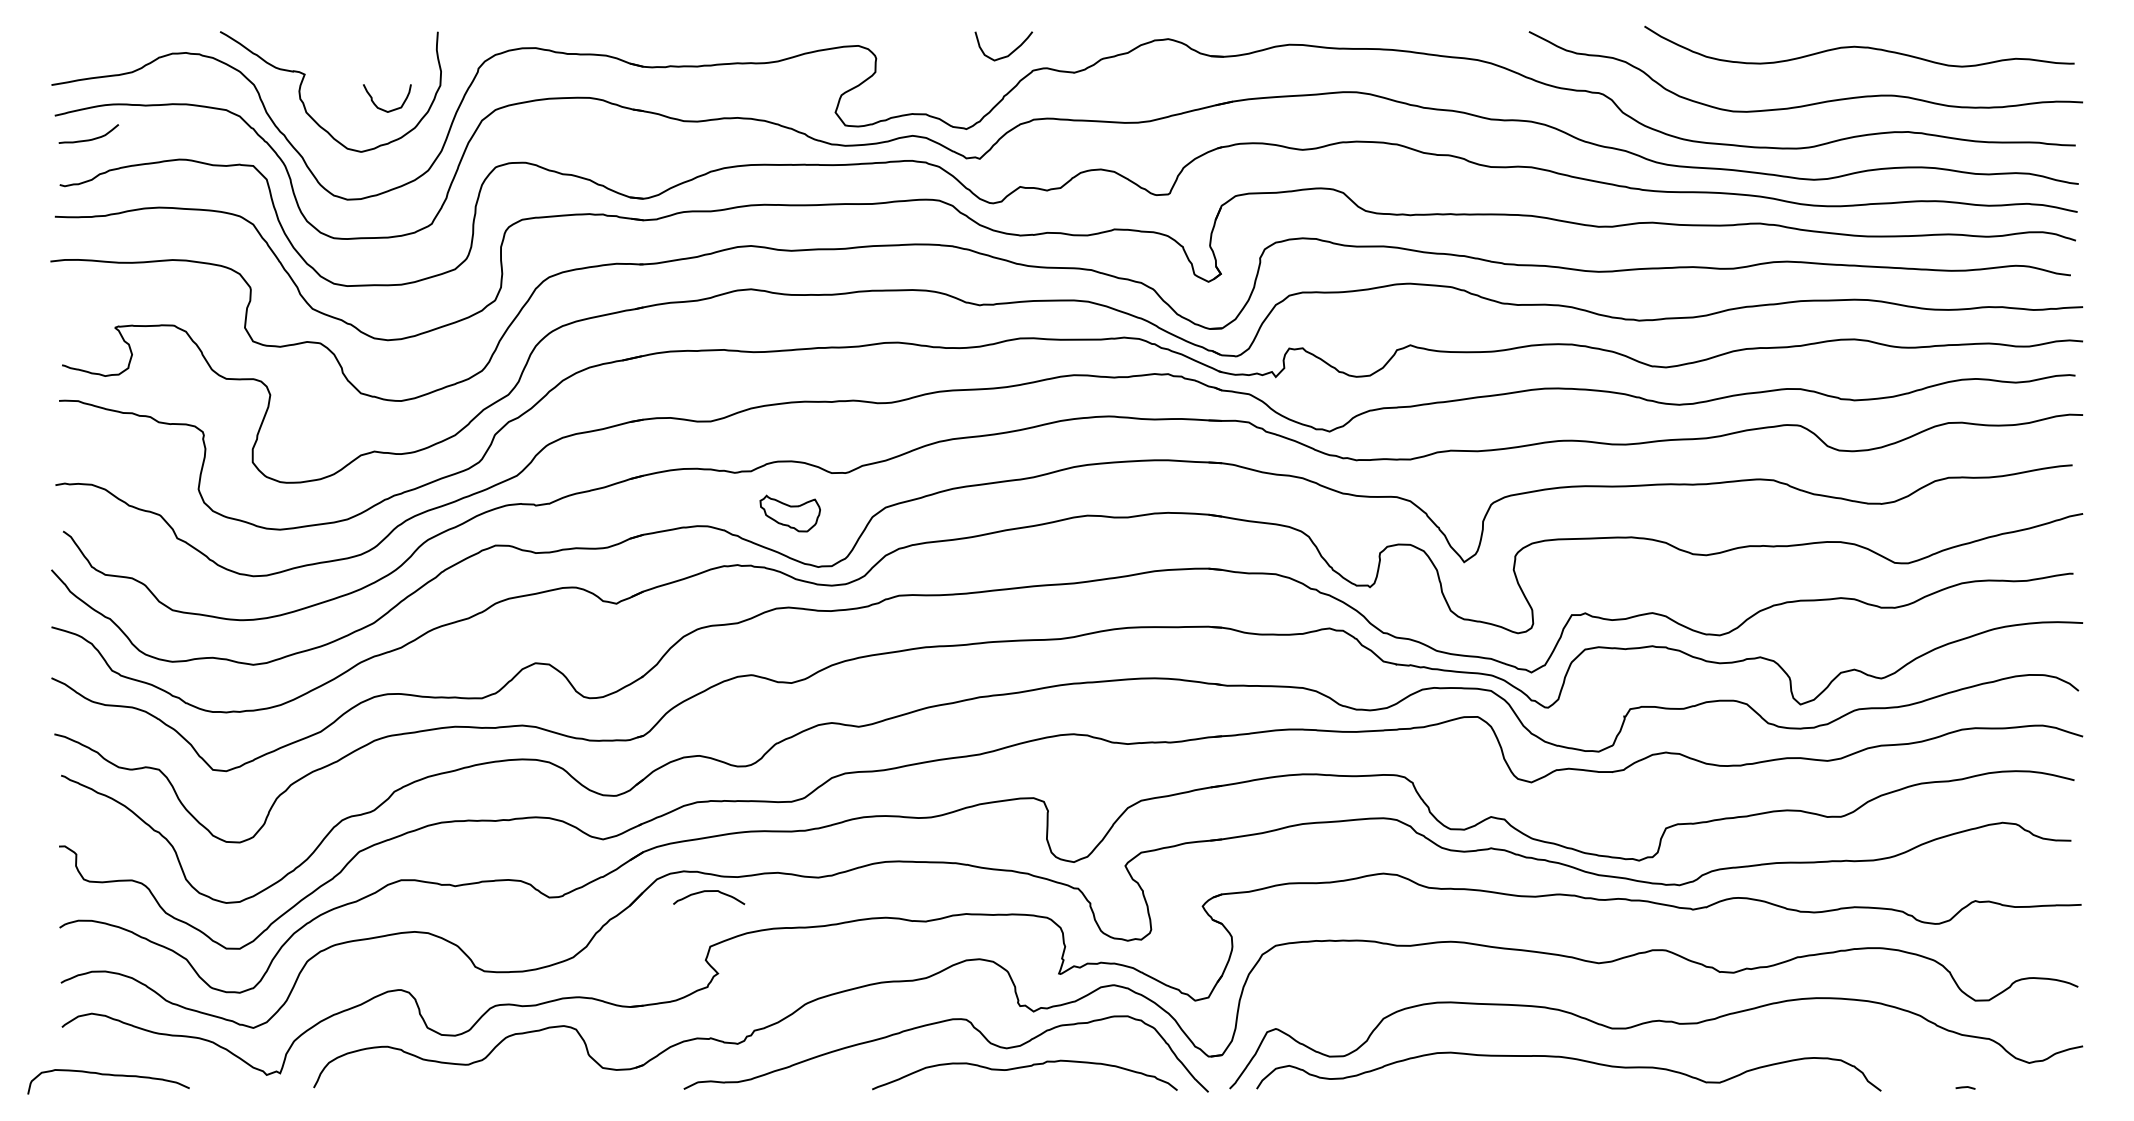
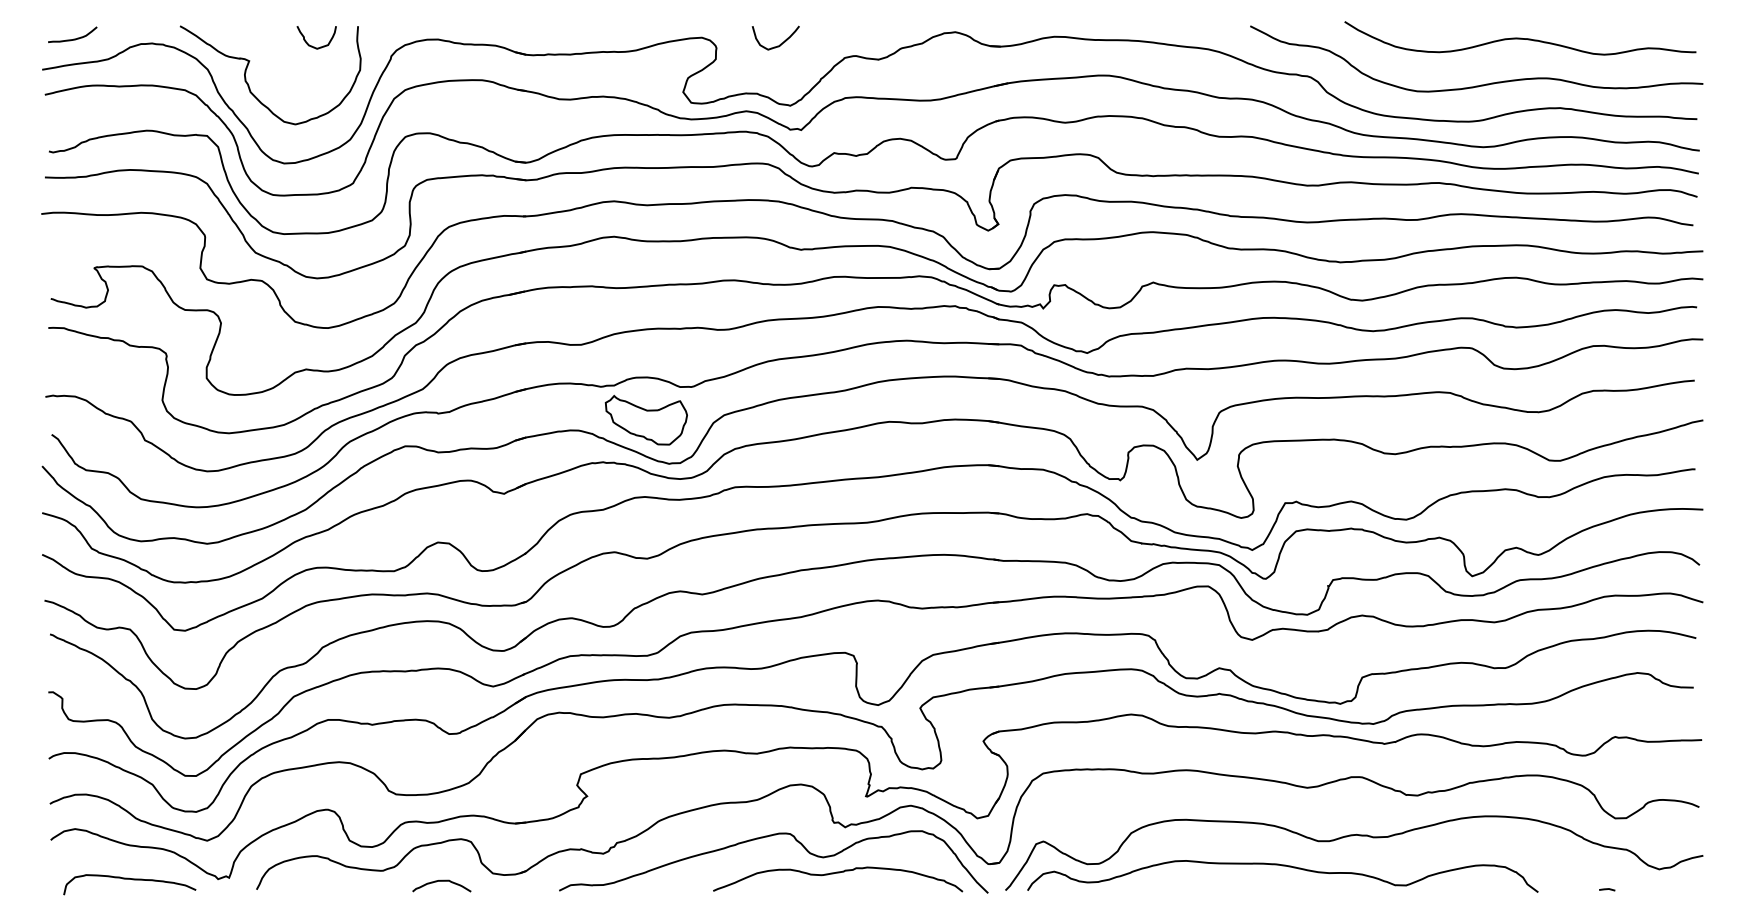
curve: (1009, 52) -> (780, 43), moved
curve: (382, 107) -> (312, 45), moved
curve: (89, 138) -> (73, 38), moved
part: (789, 512) -> (645, 419), size x1.67
curve: (708, 891) -> (441, 881), moved
curve: (108, 1075) -> (129, 879), moved

